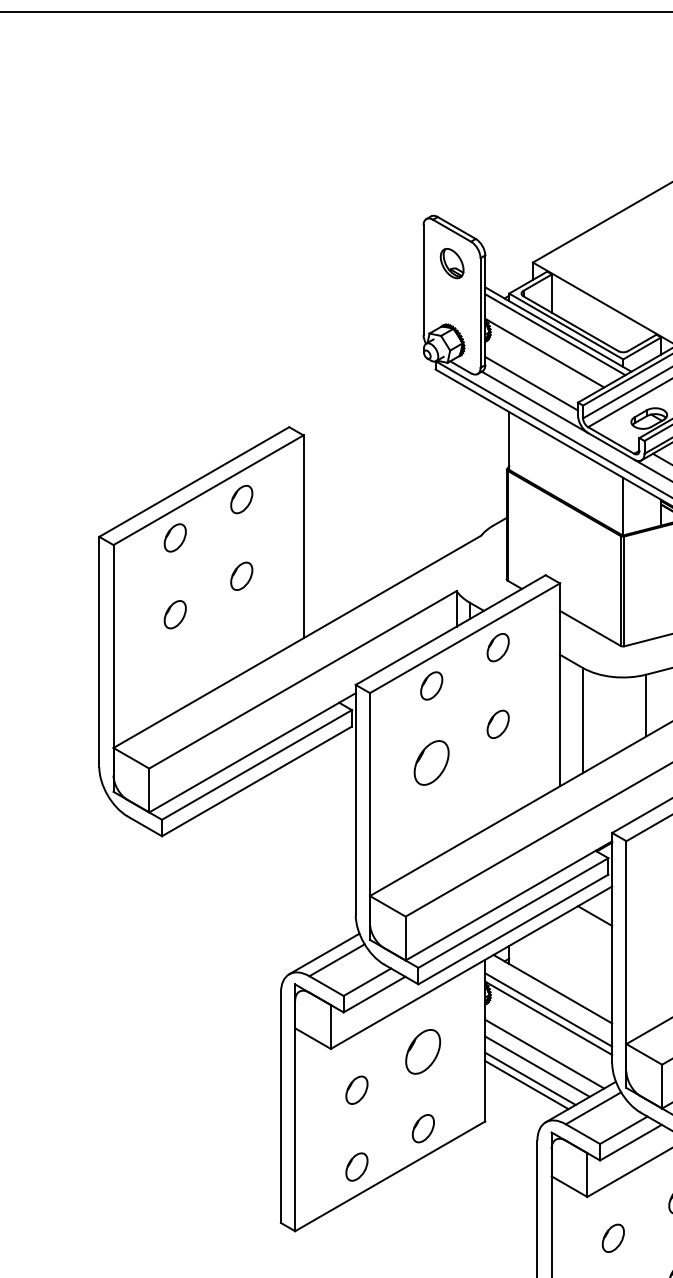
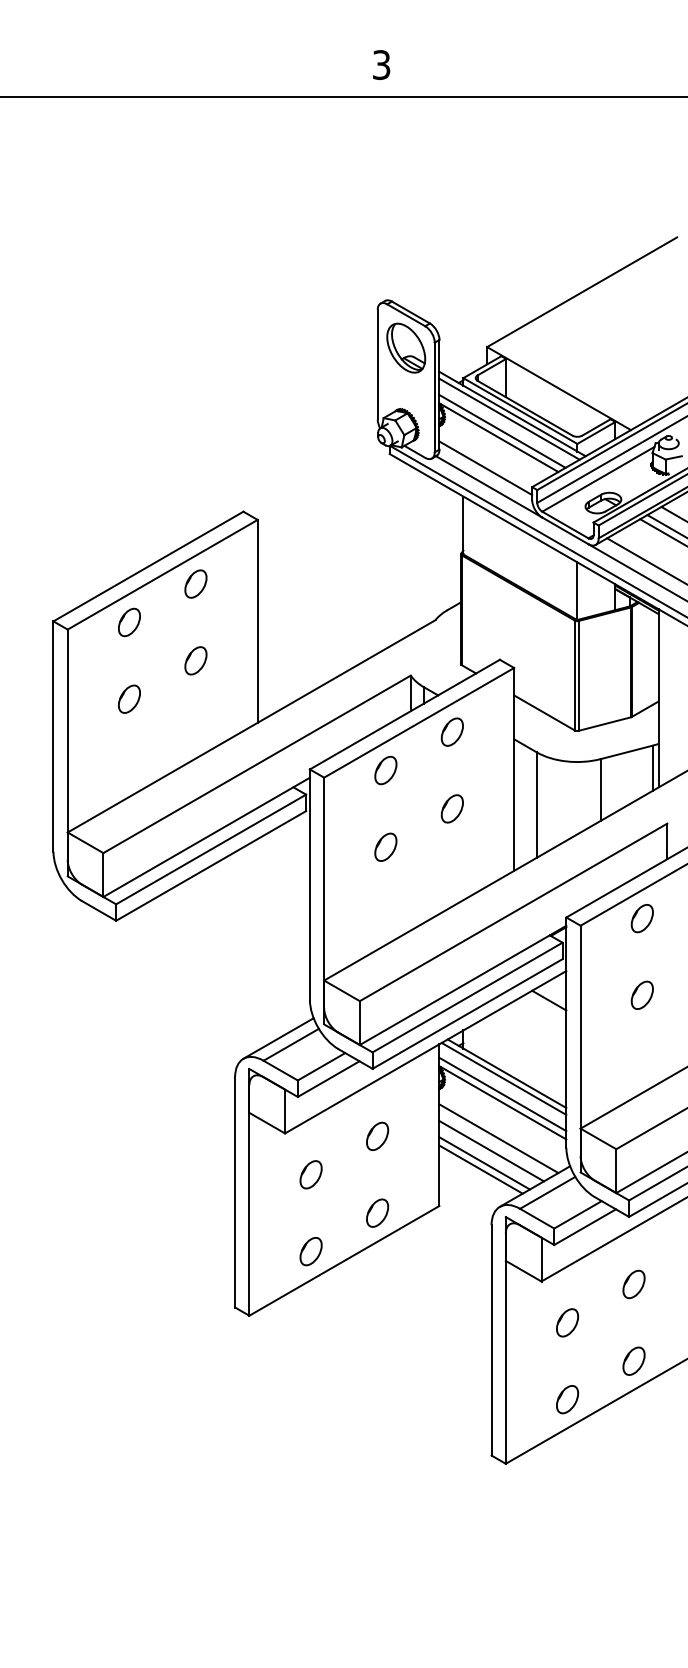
part: (452, 262) -> (406, 347), size x1.67
line: (548, 346) -> (502, 431), added
part: (431, 761) -> (385, 846), size x0.62
line: (549, 993) -> (503, 1078), added
part: (423, 1051) -> (377, 1136), size x0.62

